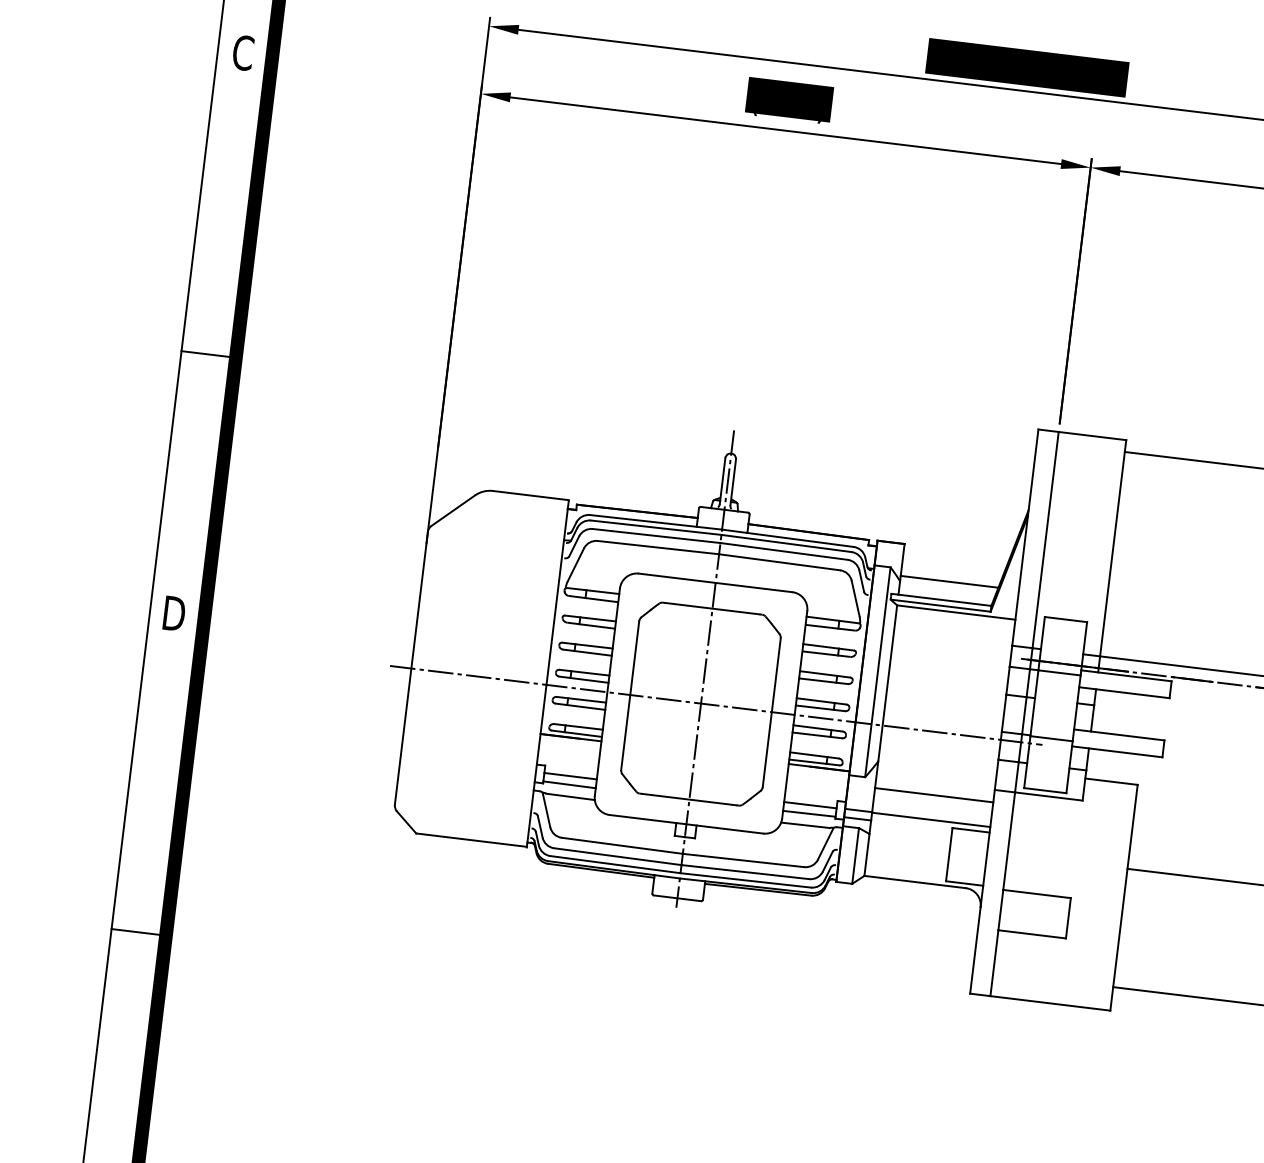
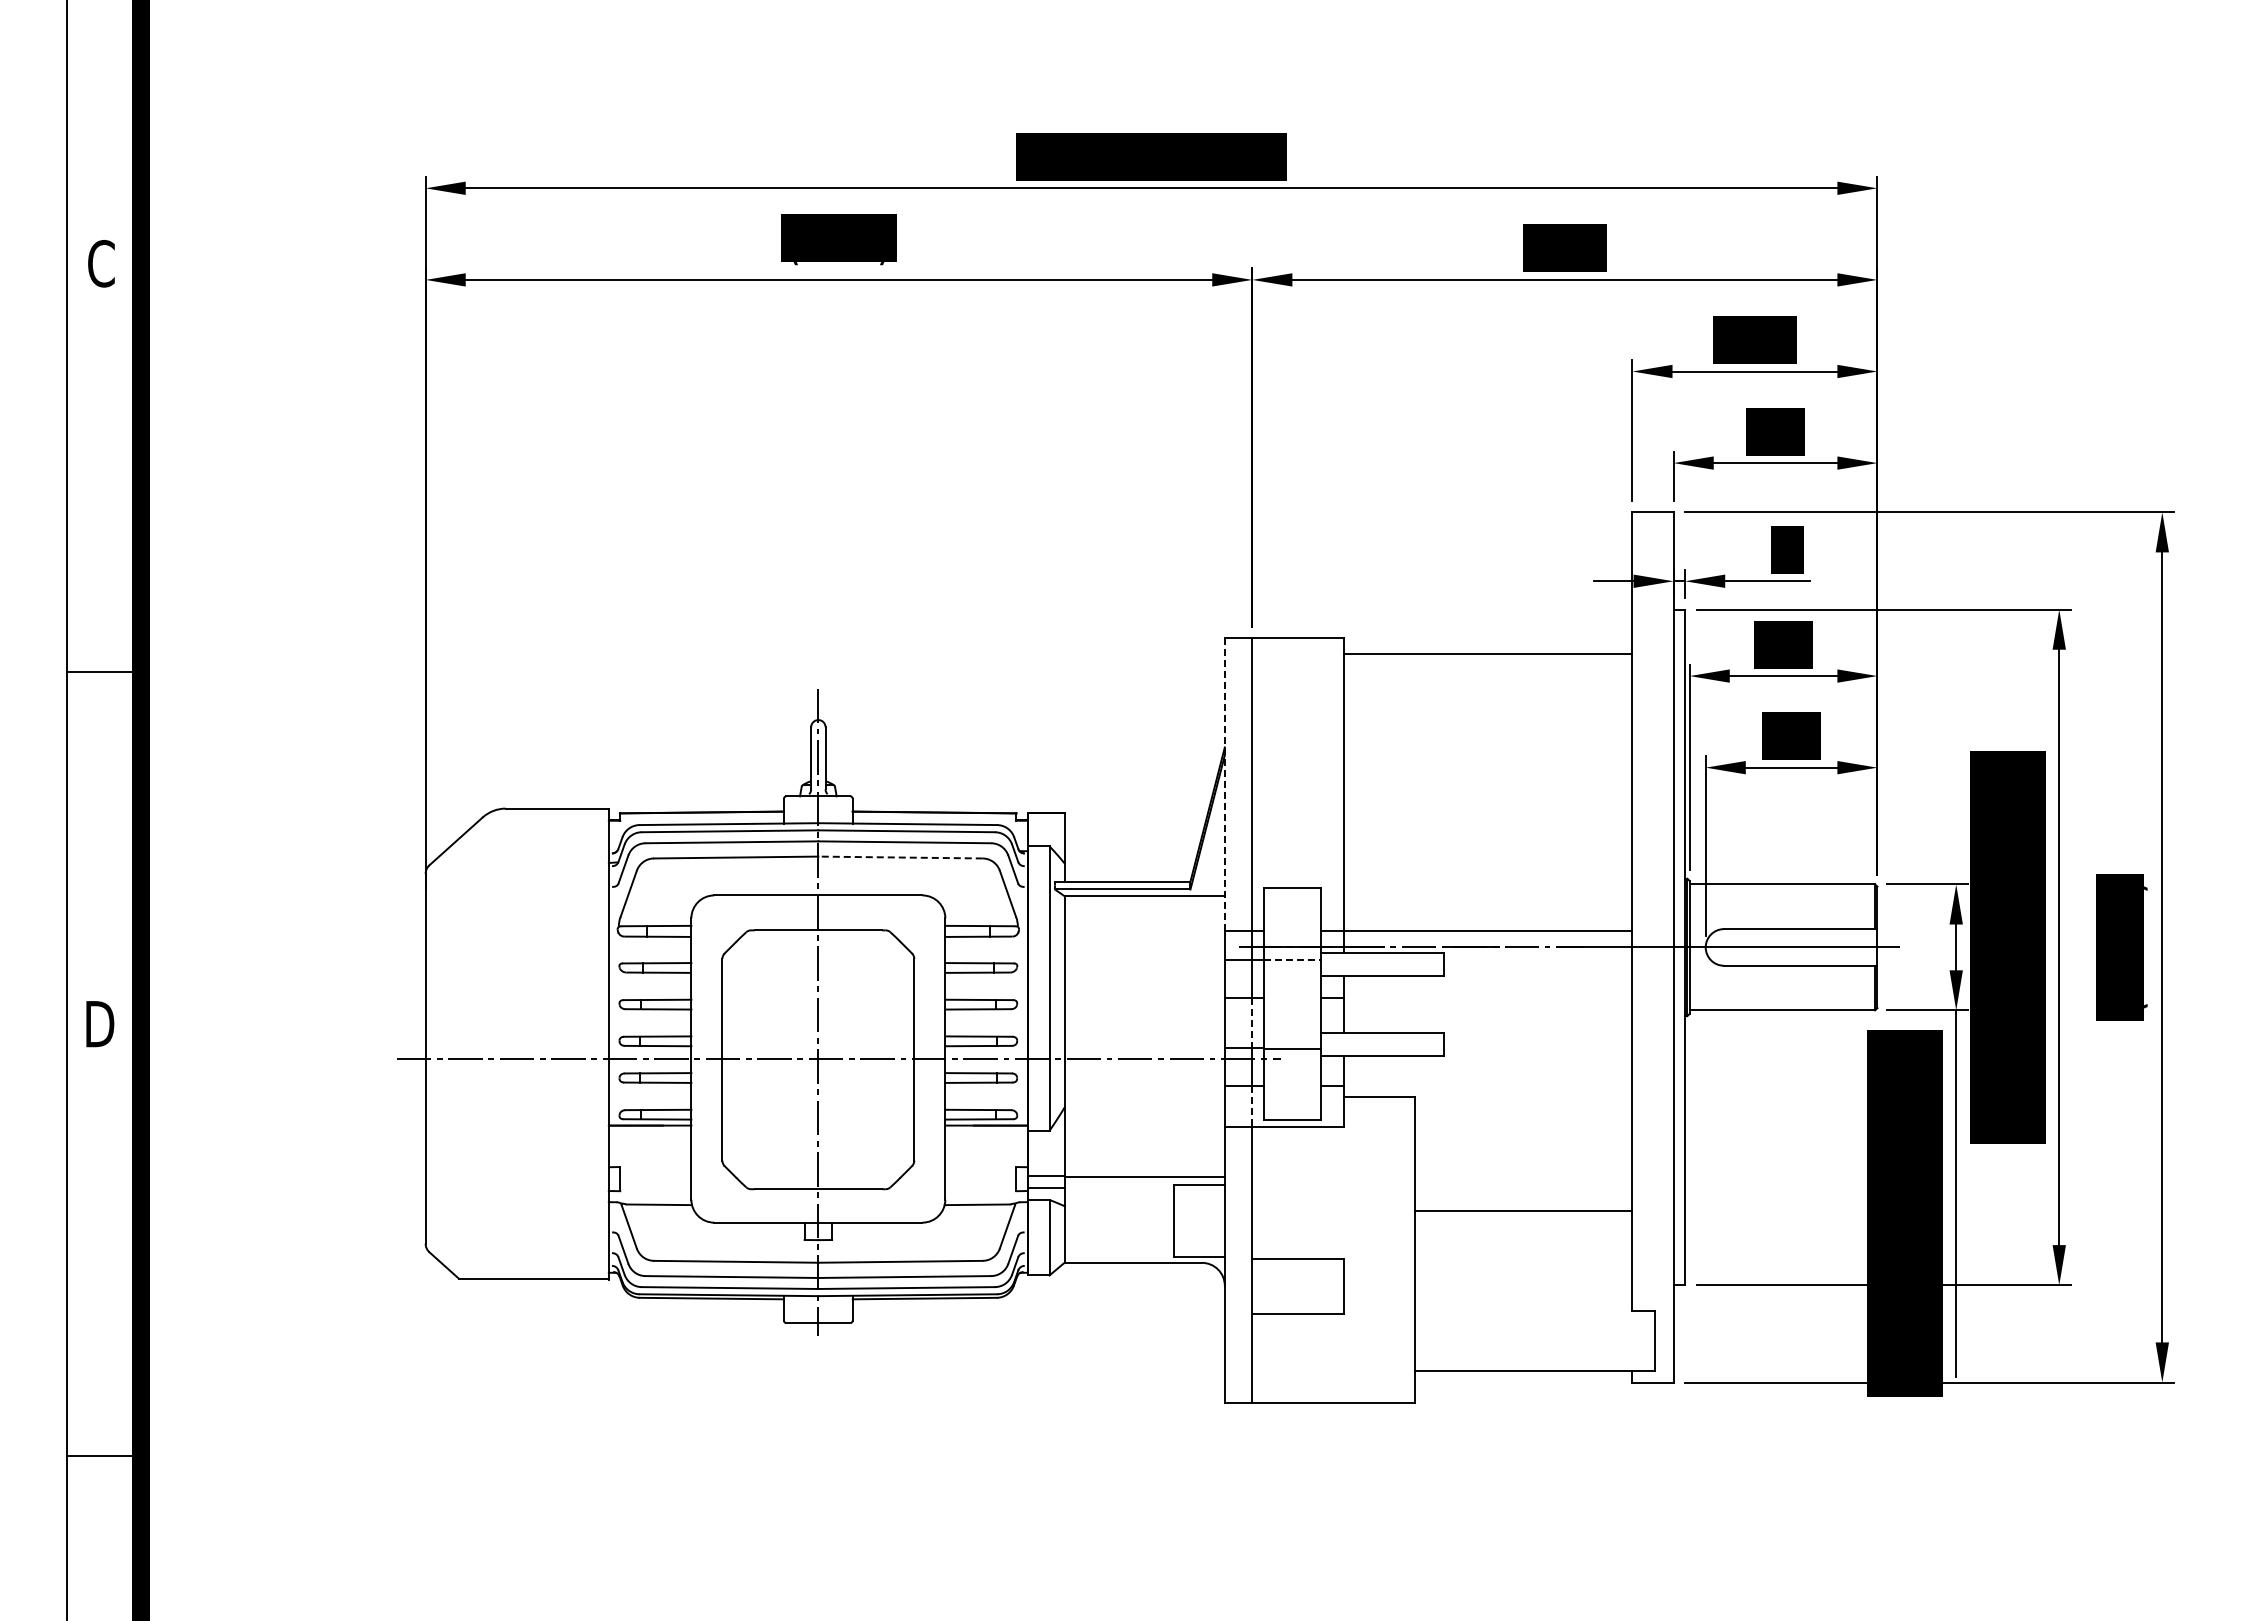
line: (1025, 537) -> (1224, 784), solid -> dashed
line: (779, 562) -> (900, 857), solid -> dashed
line: (949, 582) -> (1130, 856), removed
line: (1059, 673) -> (1292, 960), solid -> dashed
line: (1024, 716) -> (1252, 1023), solid -> dashed
line: (570, 776) -> (655, 1177), removed
line: (1017, 777) -> (1252, 1106), solid -> dashed
line: (569, 784) -> (655, 1188), removed
line: (934, 795) -> (1144, 1143), removed
line: (810, 805) -> (980, 1177), removed
line: (809, 813) -> (980, 1188), removed

